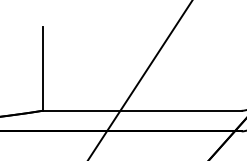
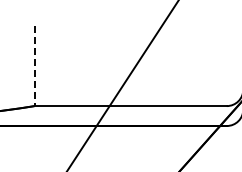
line: (42, 69) -> (34, 66), solid -> dashed

